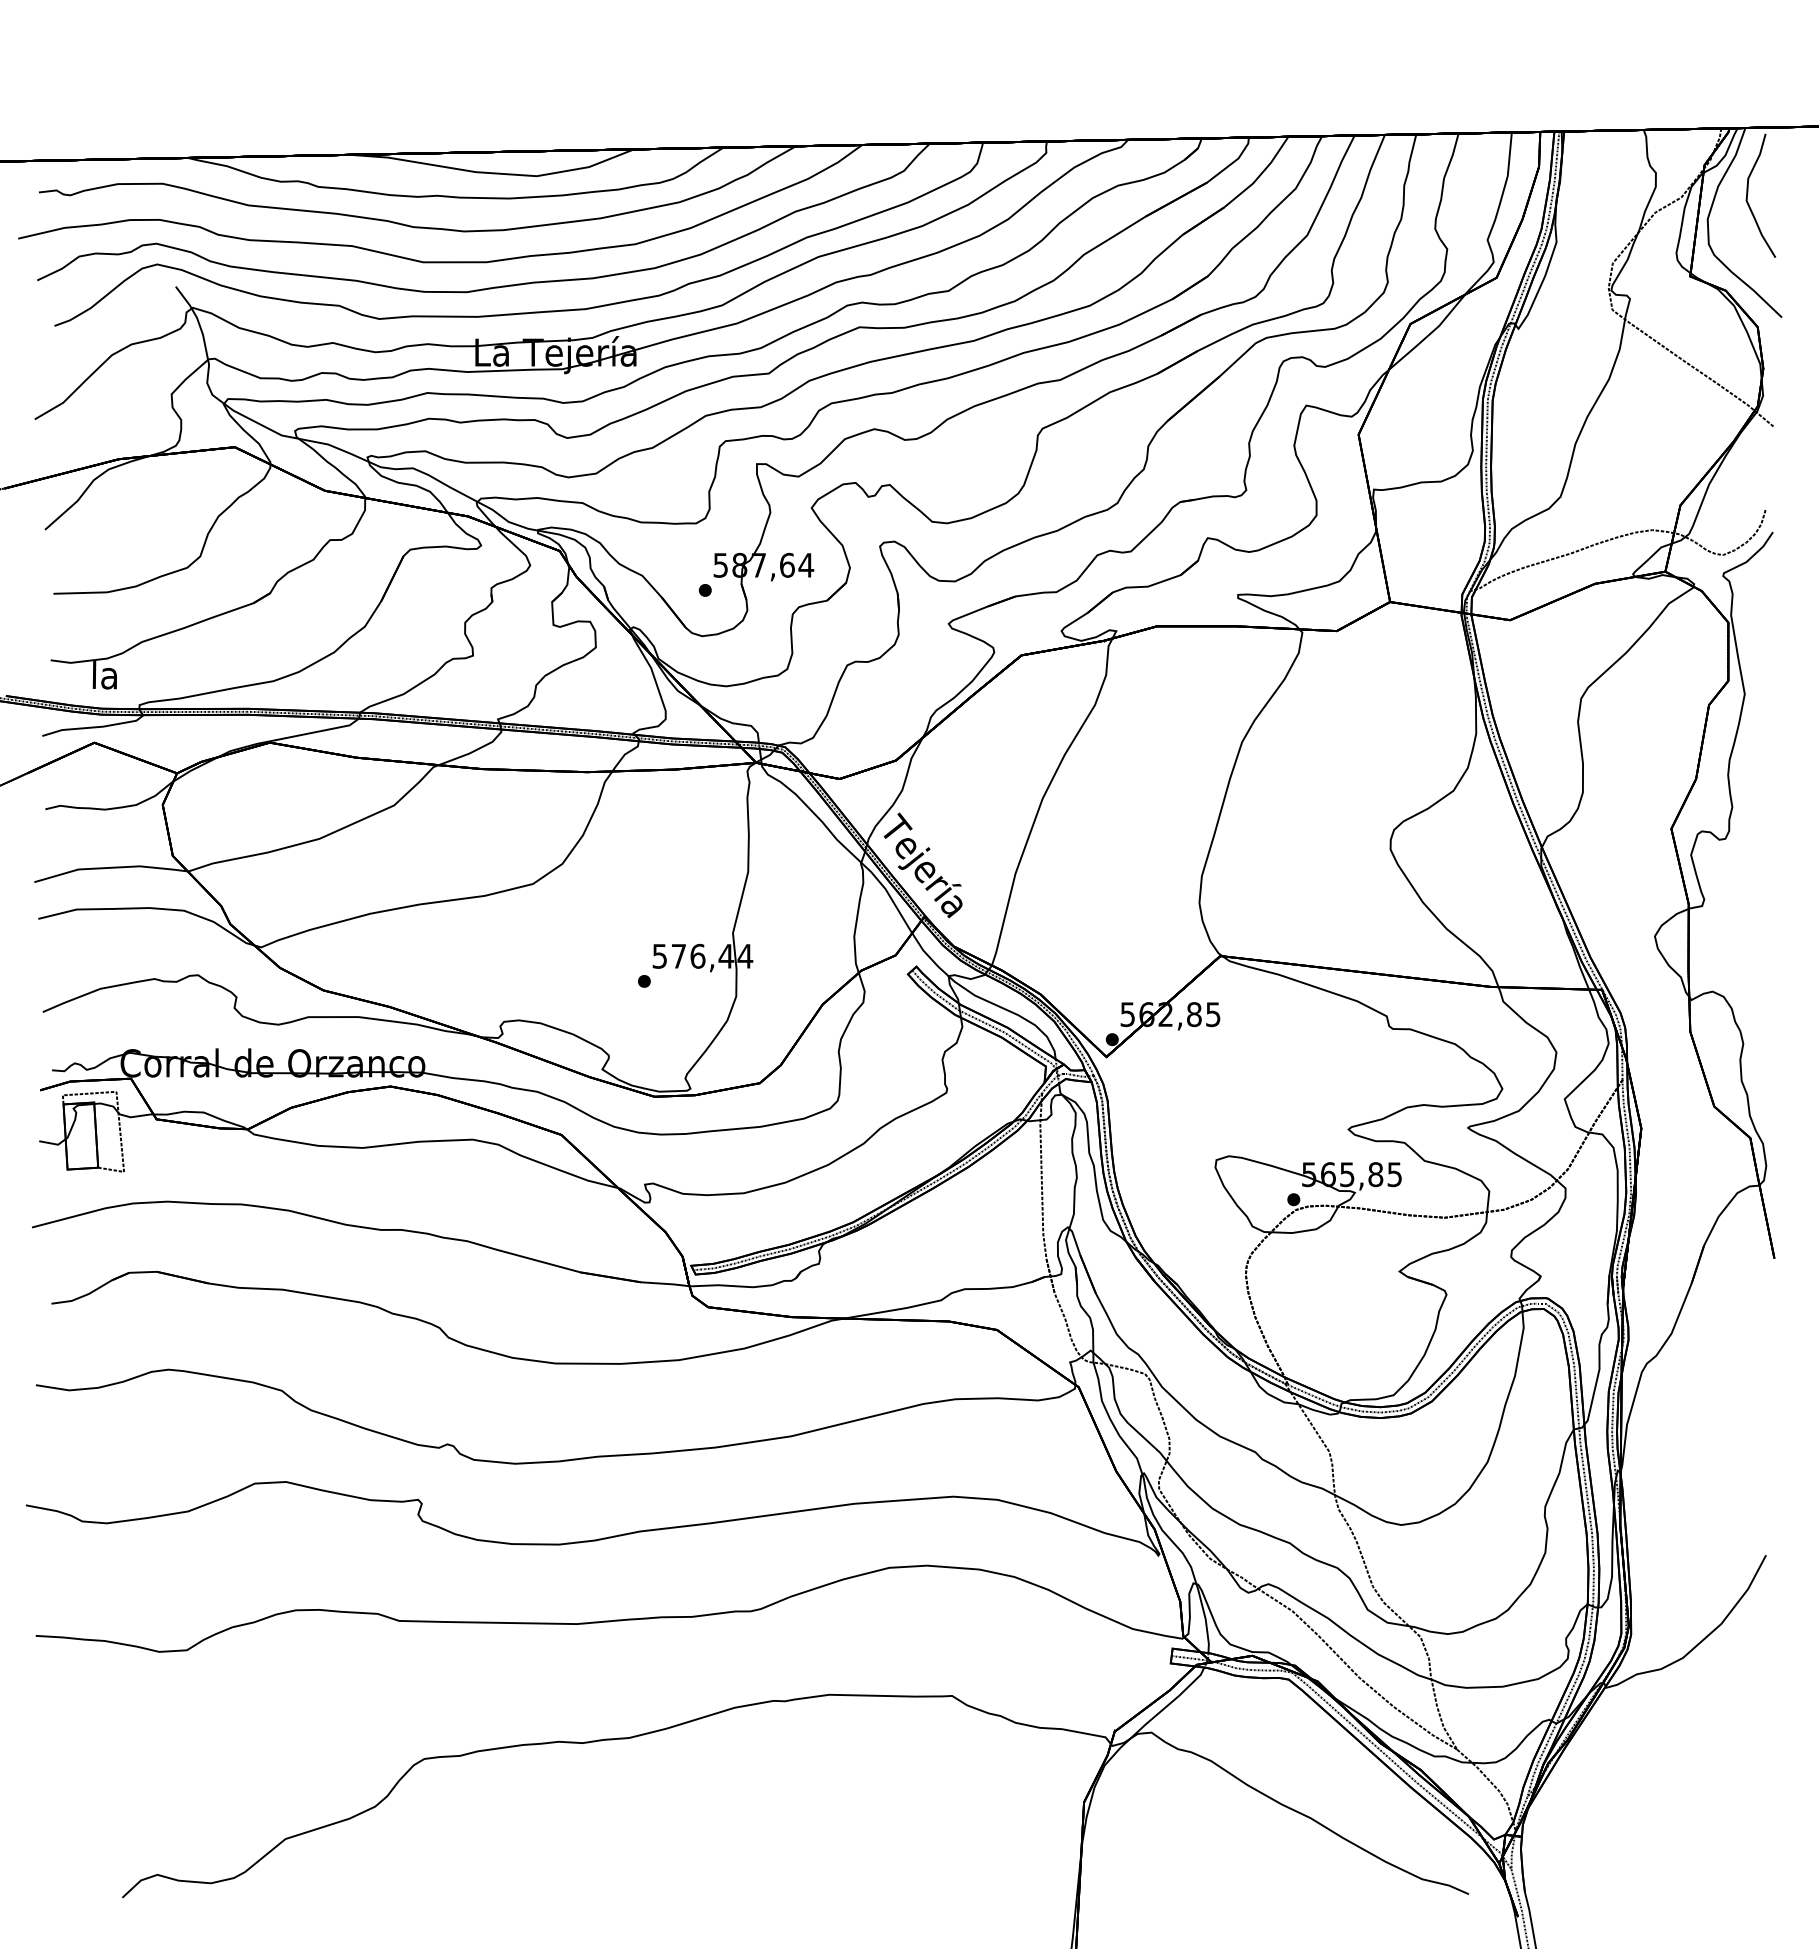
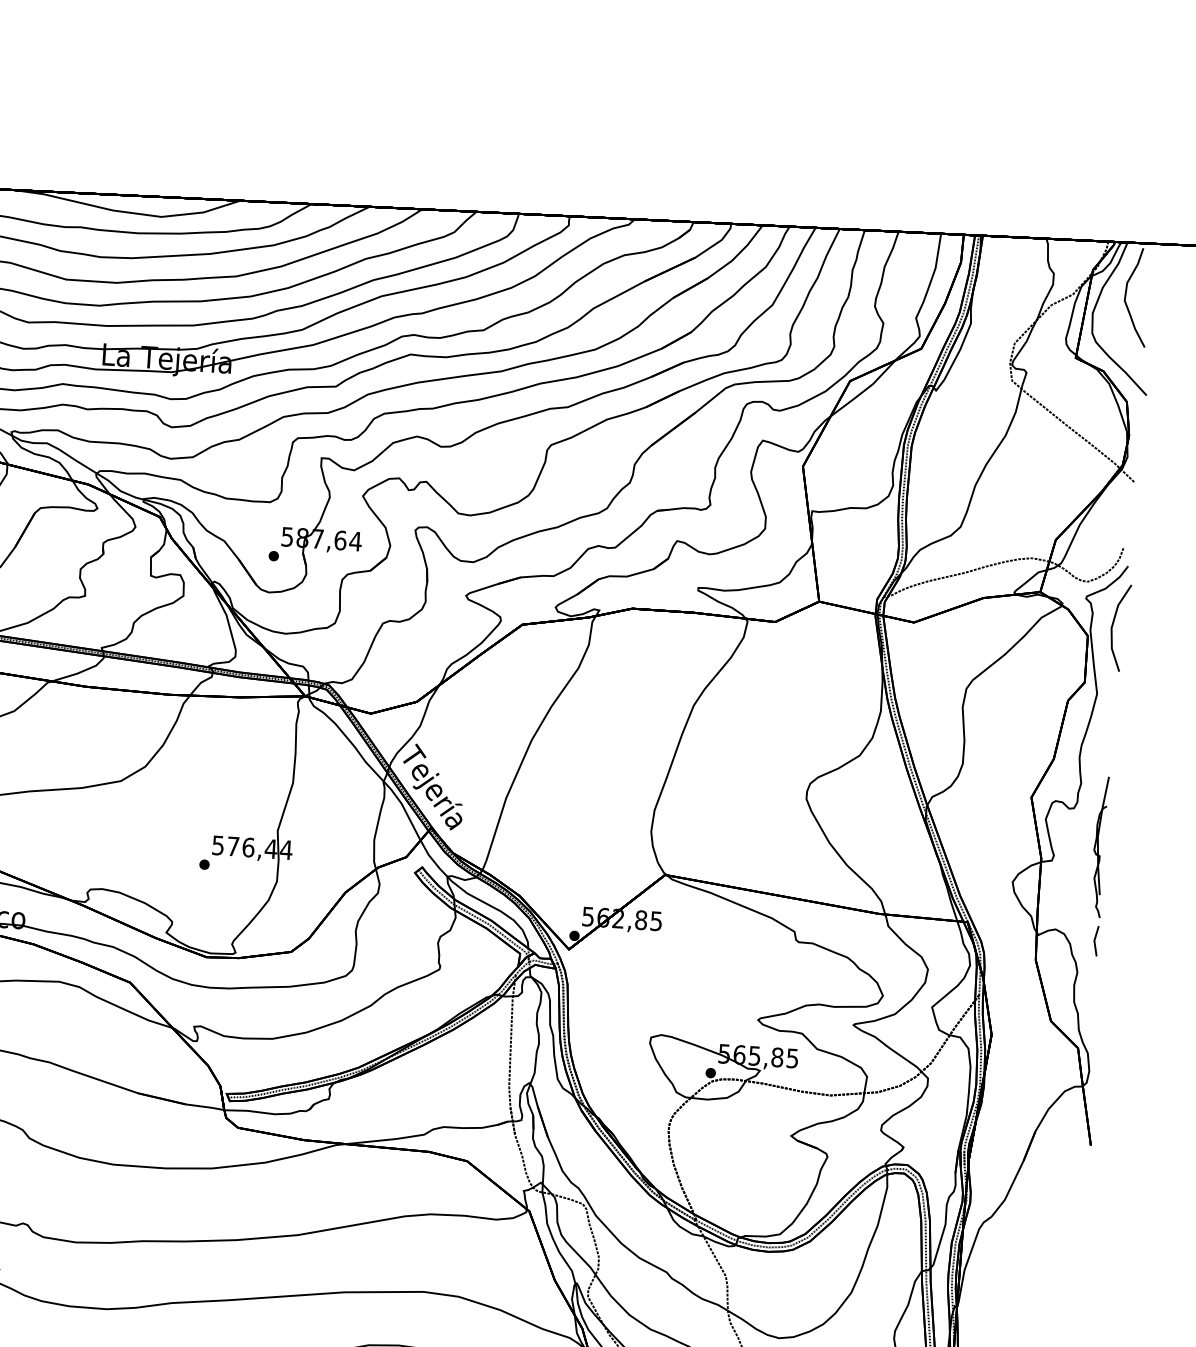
line: (1759, 607) -> (1113, 625), added
part: (1760, 908) -> (1098, 865), added

